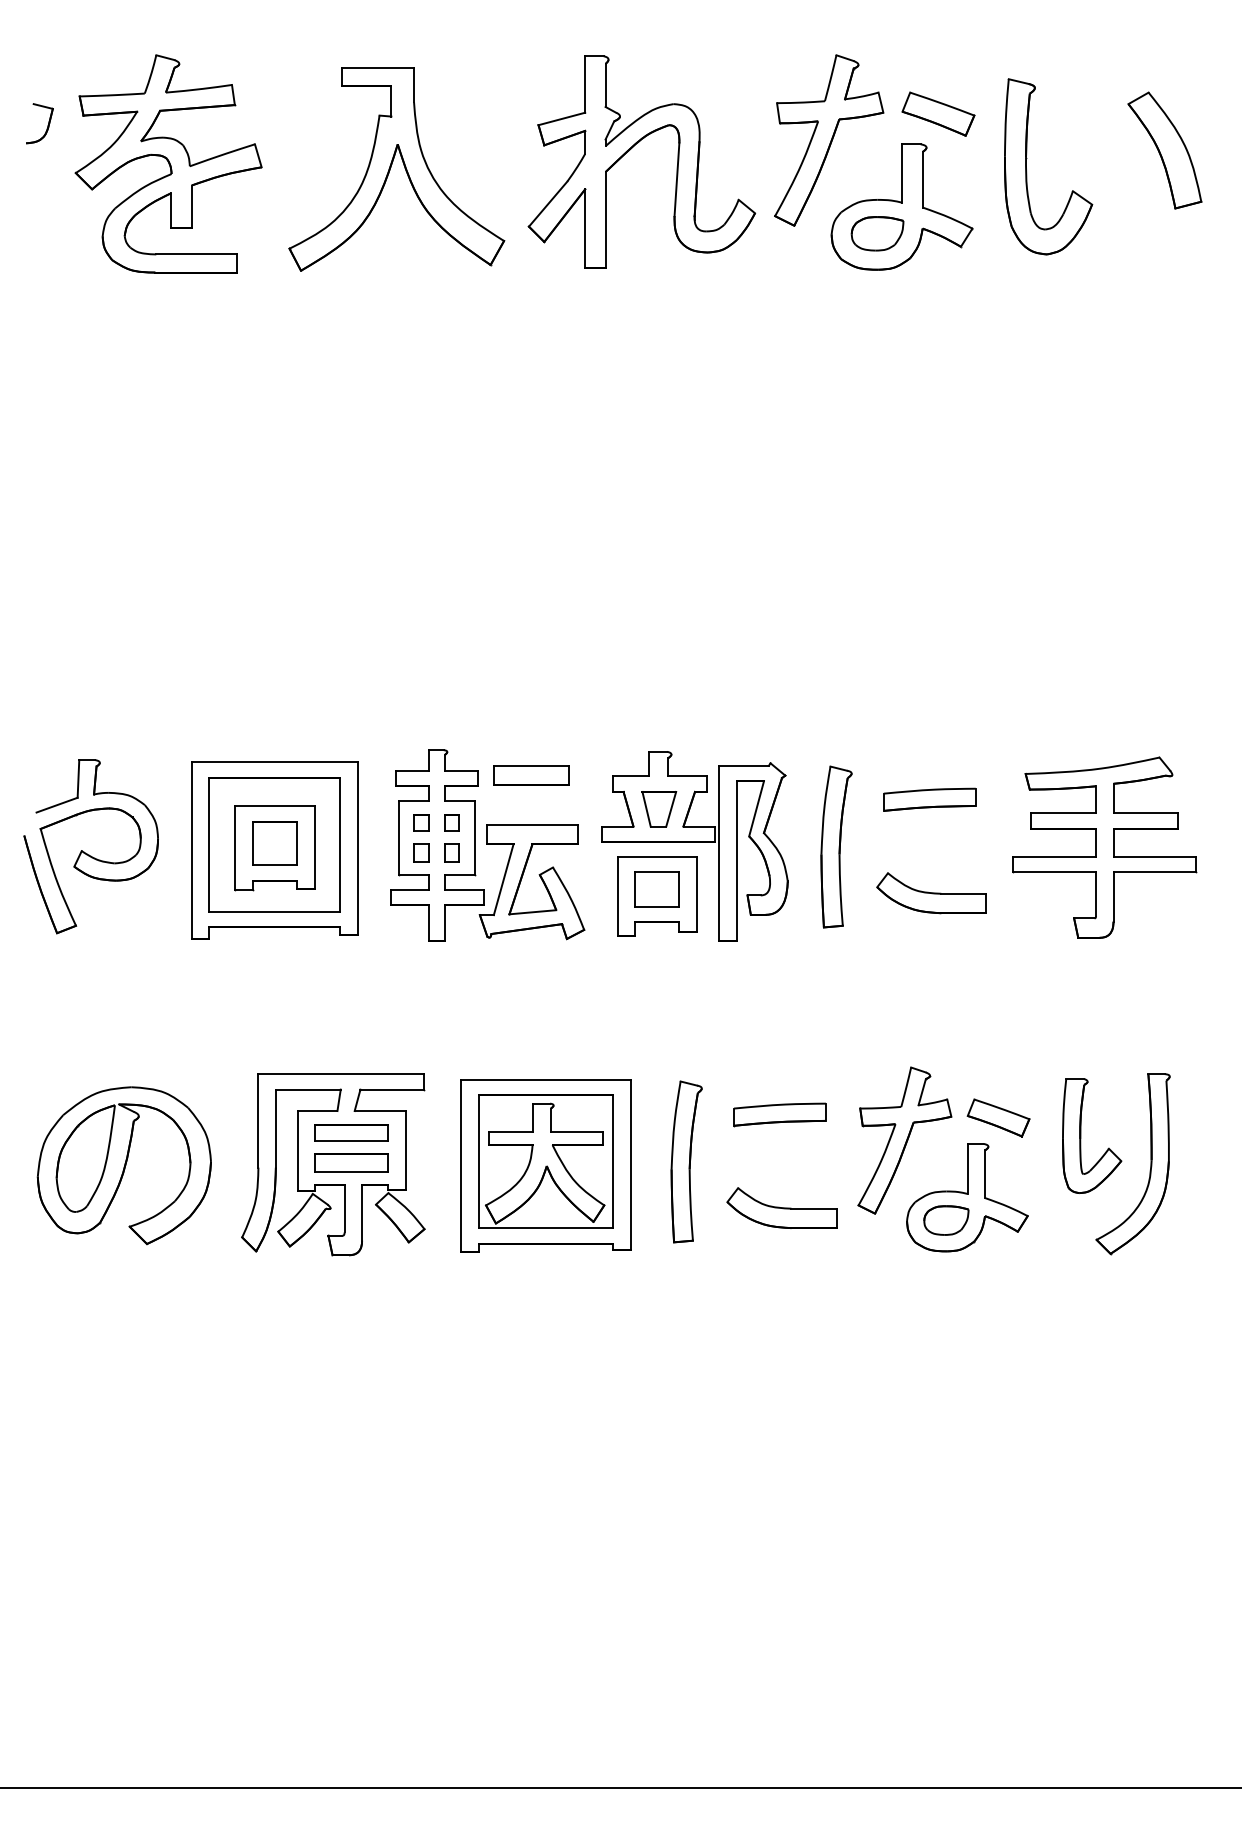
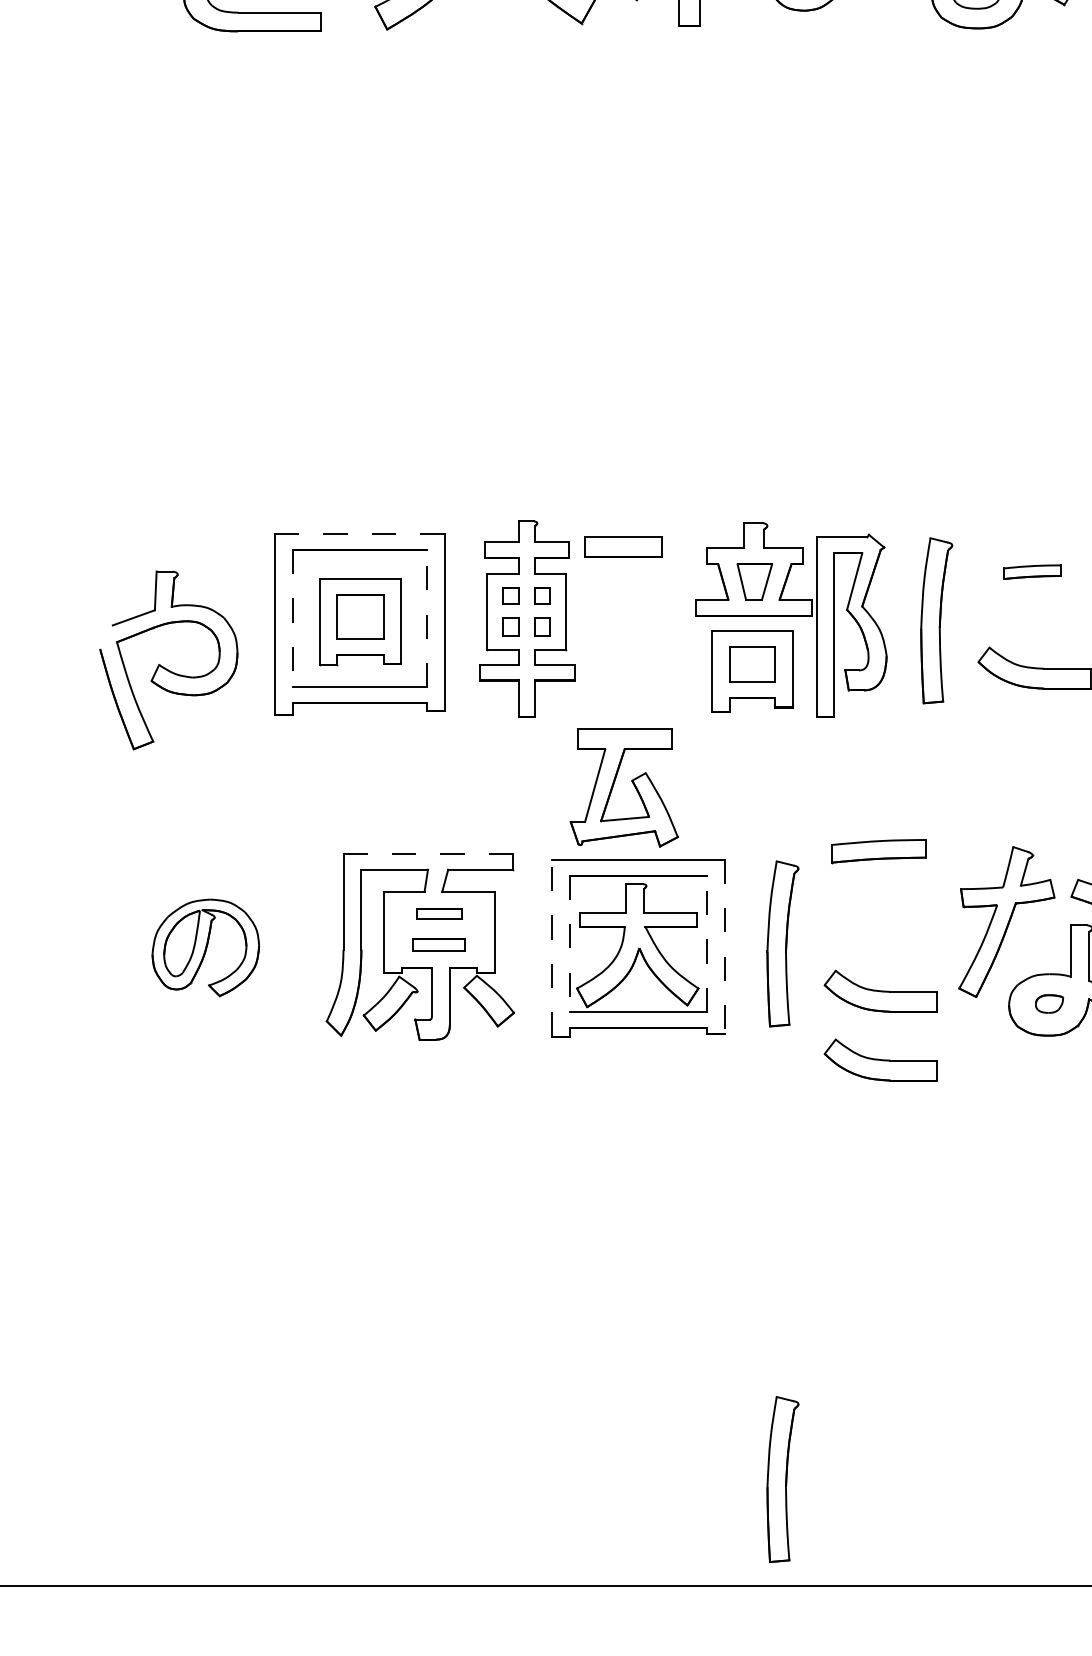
line: (275, 762) -> (361, 534), solid -> dashed
part: (929, 799) -> (1032, 572), size x0.6
line: (209, 844) -> (293, 618), solid -> dashed
line: (340, 844) -> (427, 618), solid -> dashed
part: (87, 853) -> (165, 667), moved
part: (522, 878) -> (614, 784), moved
line: (341, 1074) -> (428, 854), solid -> dashed
part: (779, 1114) -> (878, 851), moved
part: (351, 1132) -> (439, 913), size x0.6
line: (478, 1161) -> (569, 943), solid -> dashed
line: (613, 1161) -> (707, 943), solid -> dashed
part: (351, 1162) -> (439, 944), size x0.7
line: (630, 1164) -> (725, 946), solid -> dashed
part: (123, 1165) -> (205, 947), size x0.6
line: (461, 1165) -> (551, 947), solid -> dashed
part: (946, 1220) -> (1049, 1003), size x0.6
part: (781, 1274) -> (880, 1059), added
part: (686, 1683) -> (782, 1479), added

